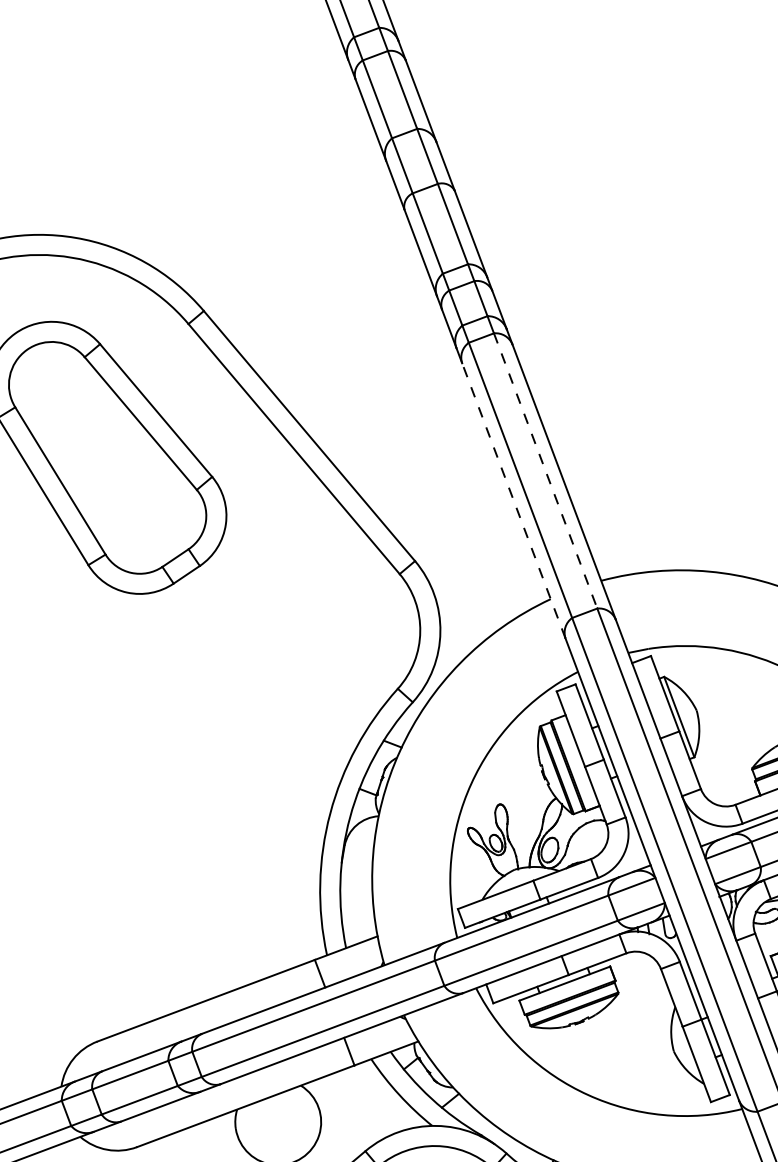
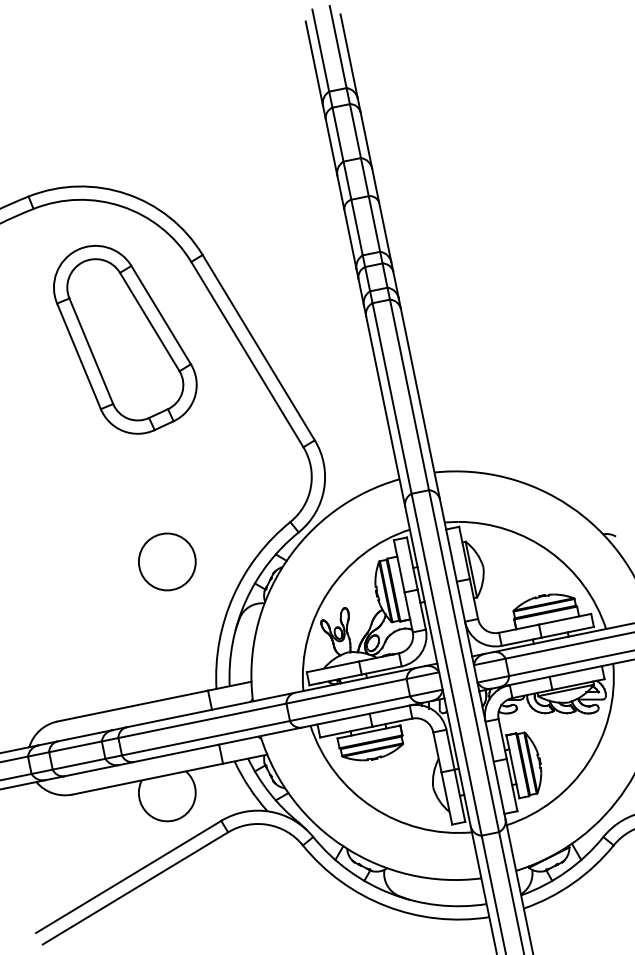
line: (545, 471) -> (409, 395), dashed -> solid
line: (513, 499) -> (385, 410), dashed -> solid
circle: (223, 776) -> (167, 561), added

